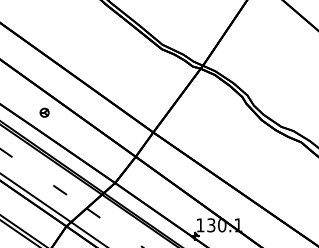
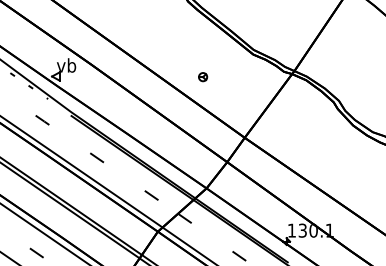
part: (45, 113) -> (203, 77), moved

